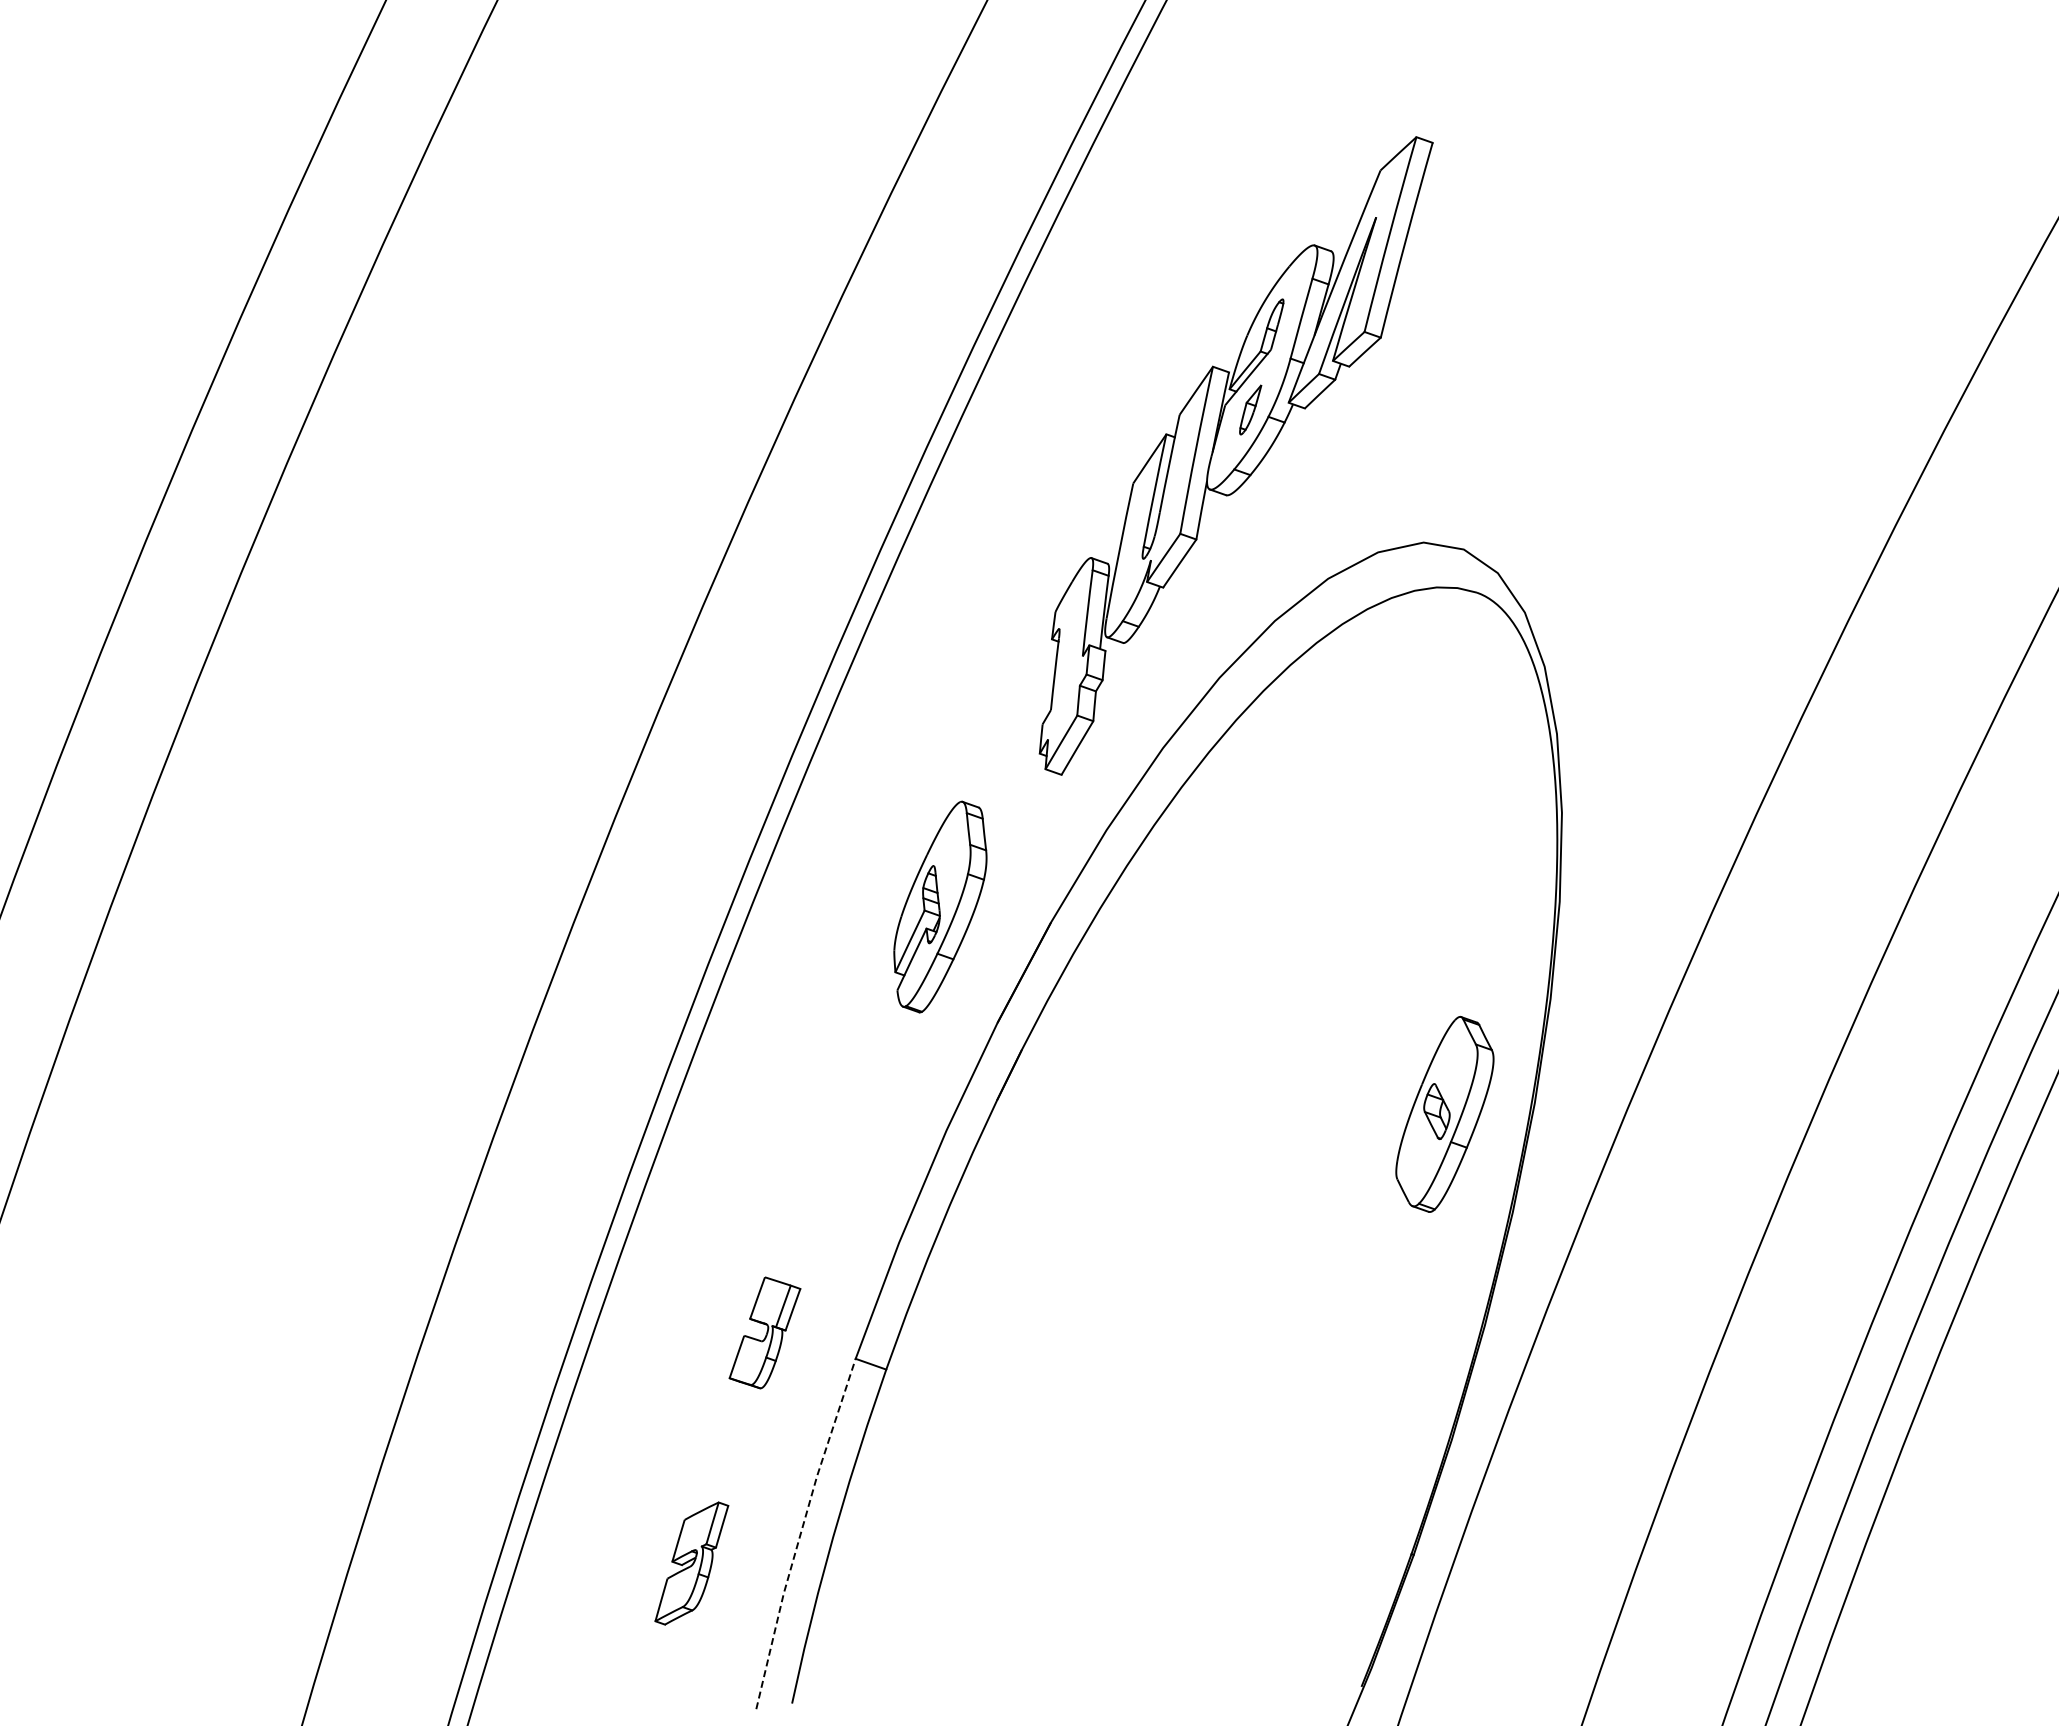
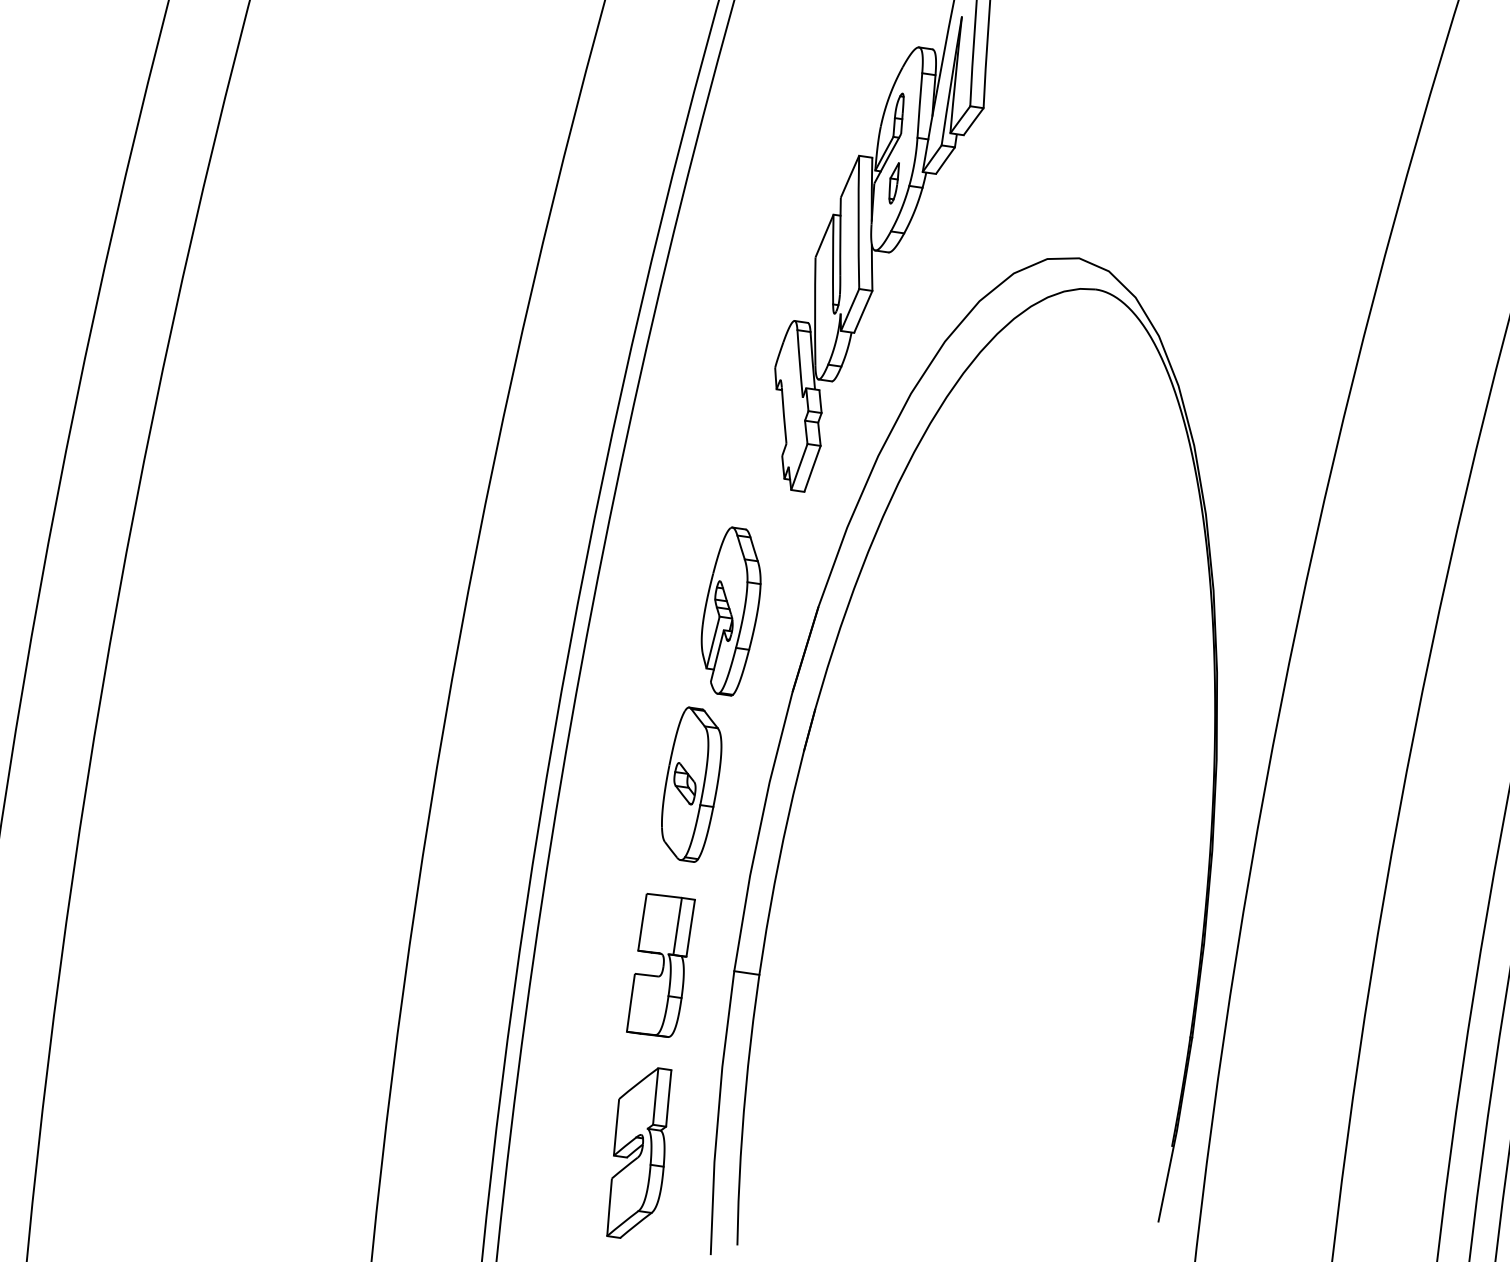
part: (1444, 1113) -> (691, 784), moved
part: (764, 1332) -> (660, 964), size x1.67
line: (801, 1532) -> (718, 1112), dashed -> solid
part: (691, 1563) -> (639, 1153), size x1.67

